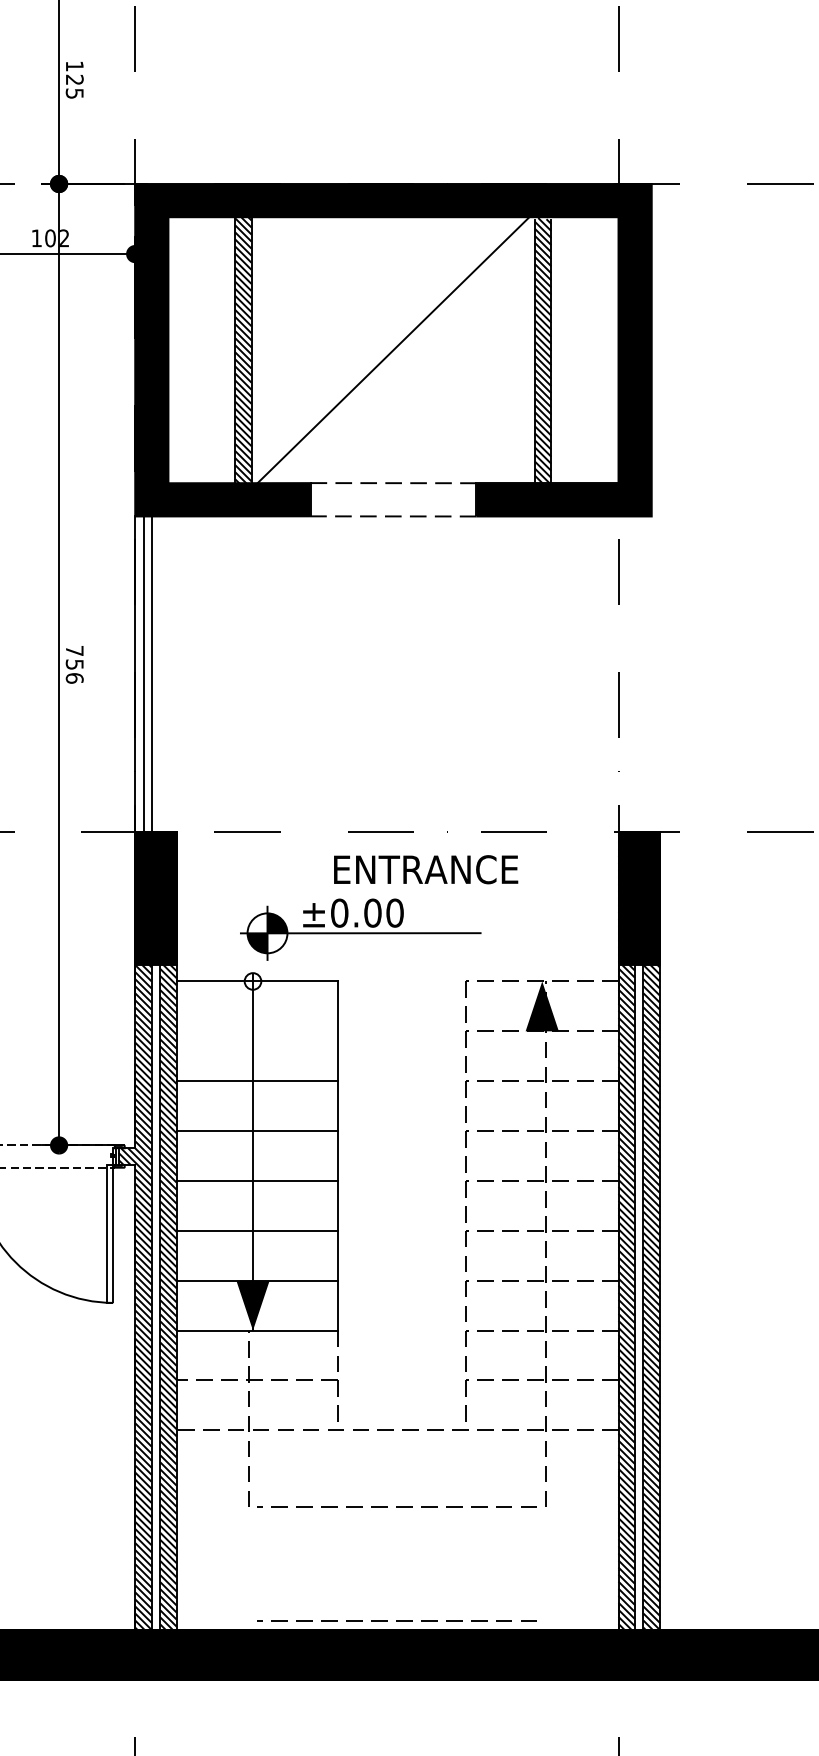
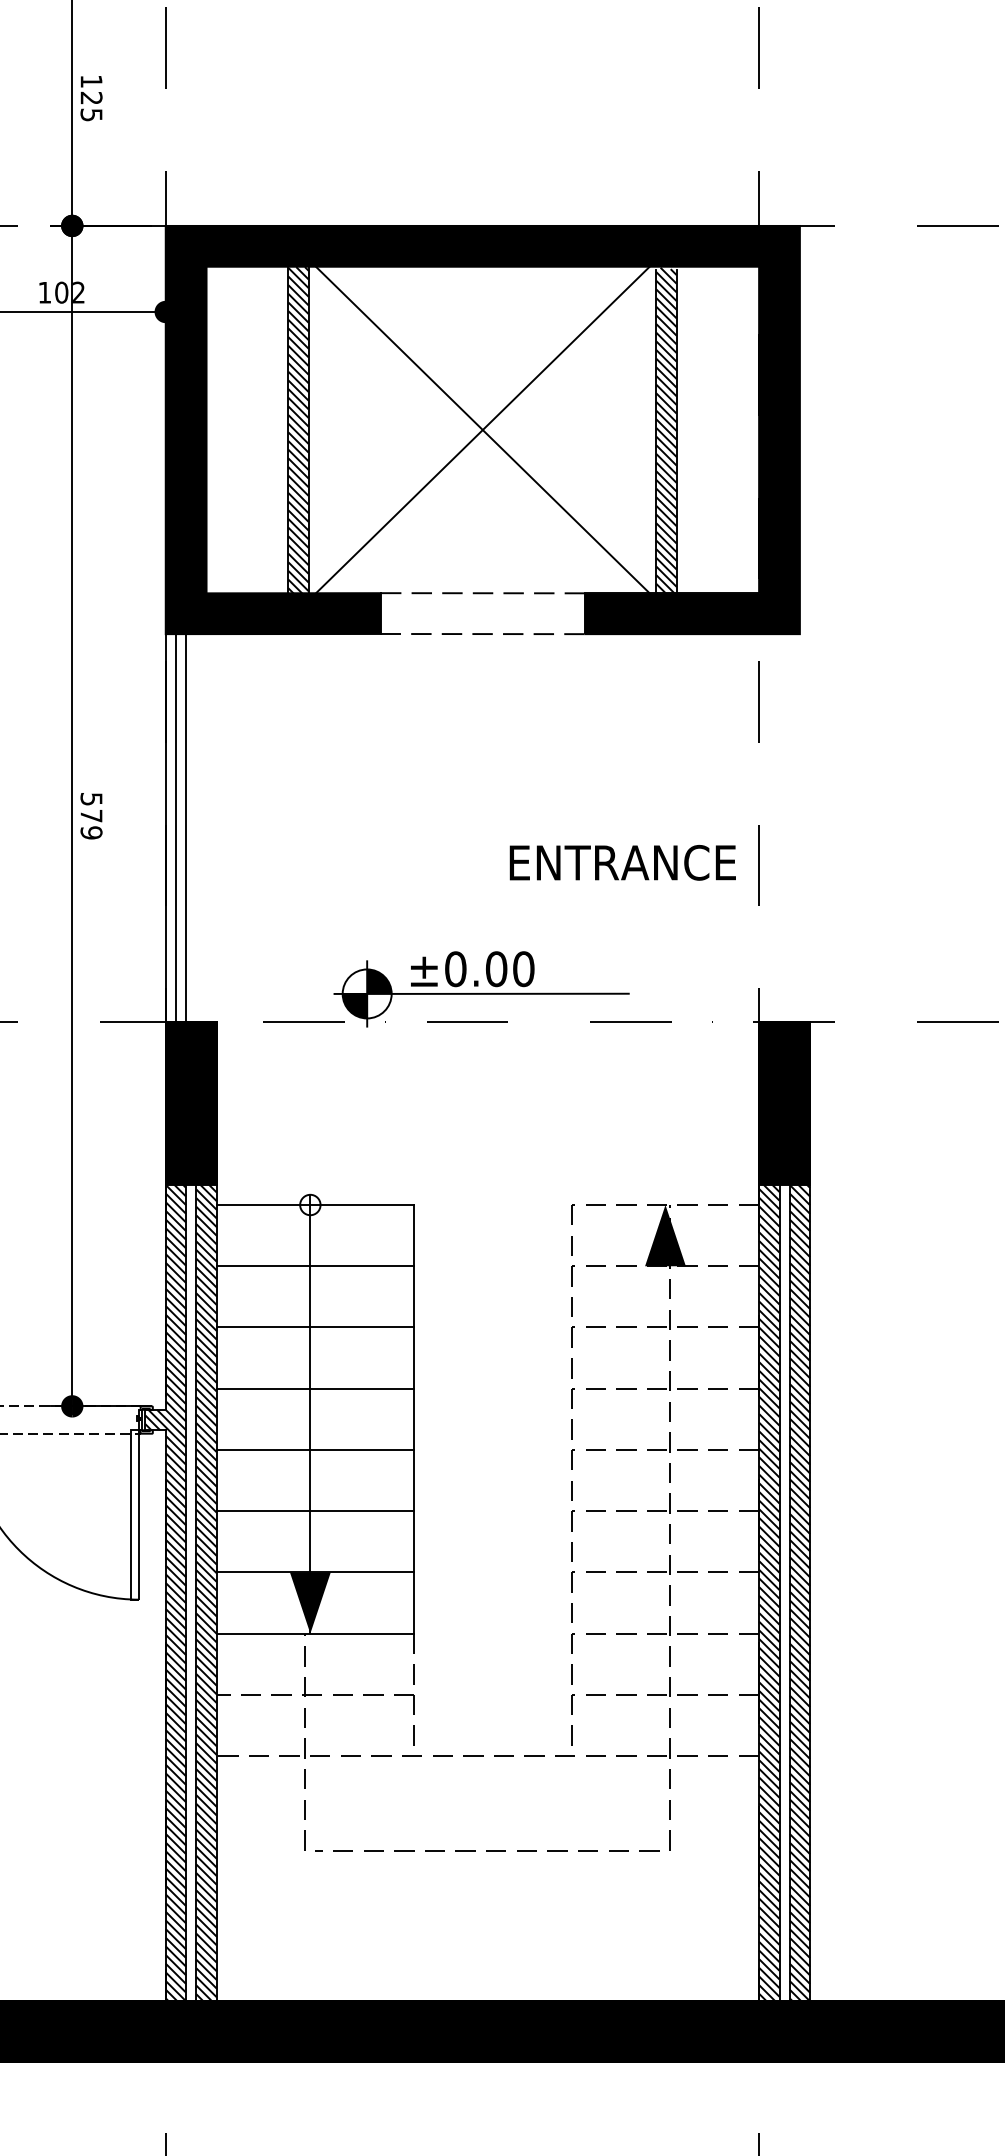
line: (393, 349) -> (482, 429), added
text: (74, 665) -> (91, 816), 756 -> 579
text: (425, 869) -> (622, 862), moved
part: (360, 929) -> (481, 989), moved
line: (257, 1031) -> (315, 1266), added
line: (397, 1621) -> (487, 1990), removed

